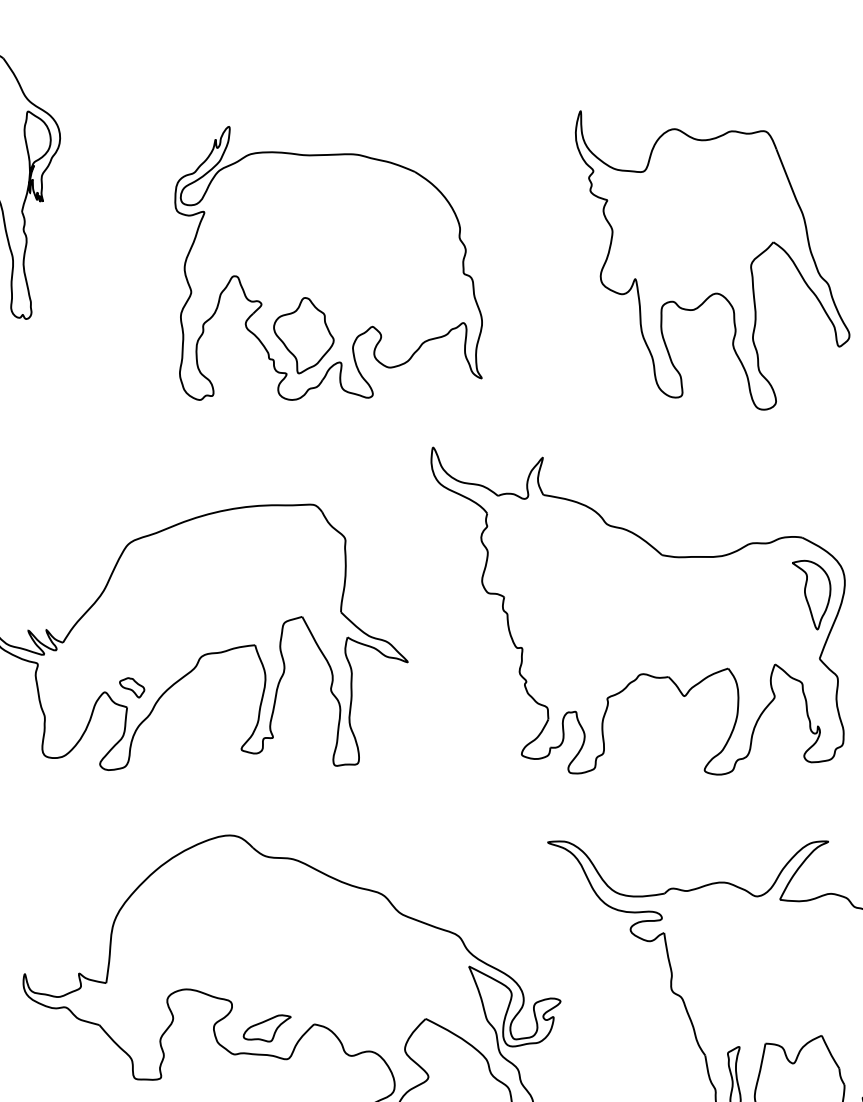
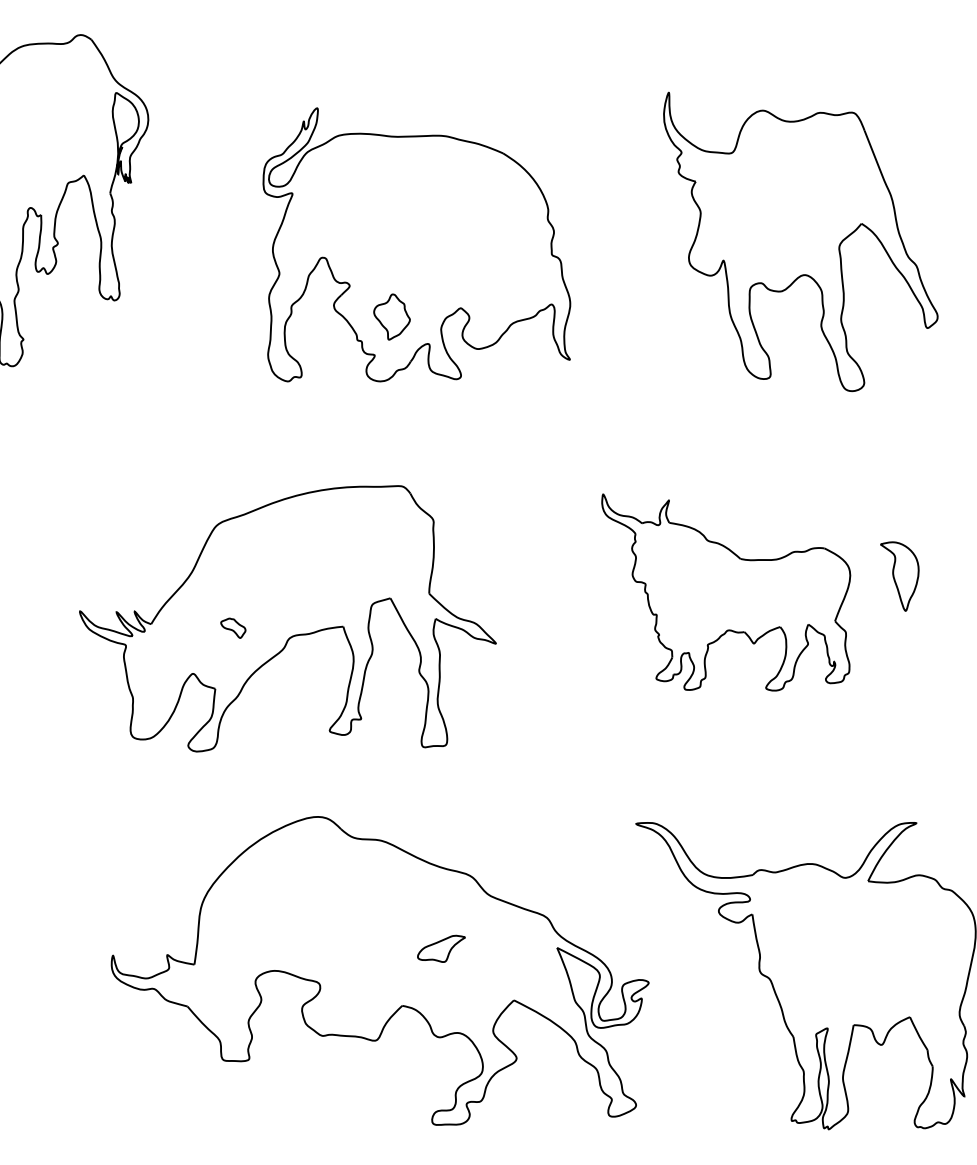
part: (303, 335) -> (391, 316), size x0.6
part: (637, 611) -> (725, 592), size x0.6
part: (132, 687) -> (233, 627), moved
part: (267, 1028) -> (441, 948), moved

